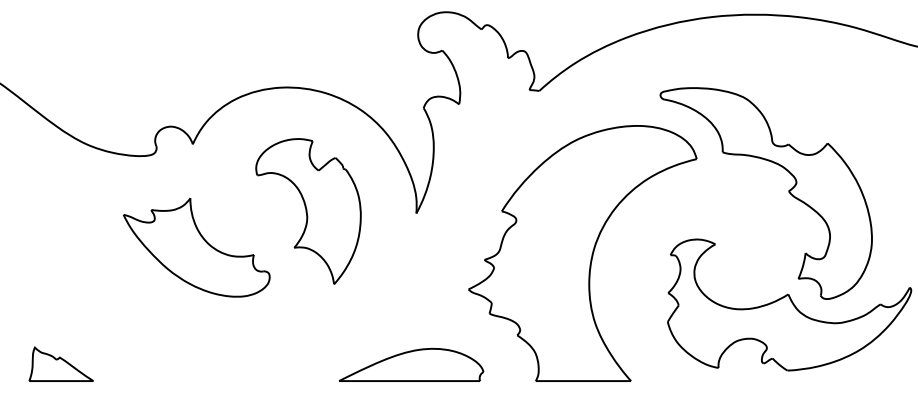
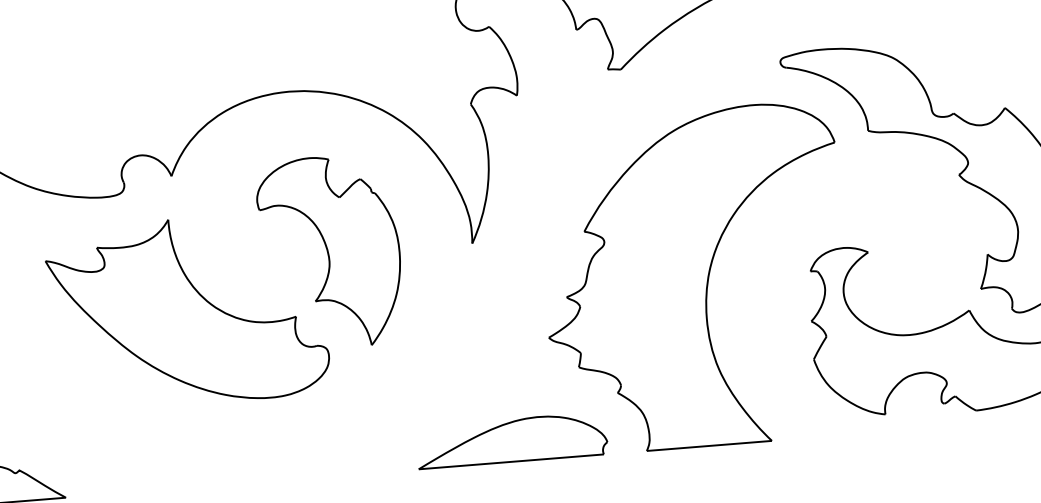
part: (196, 247) -> (187, 311), size x1.43
part: (411, 364) -> (512, 439), moved

